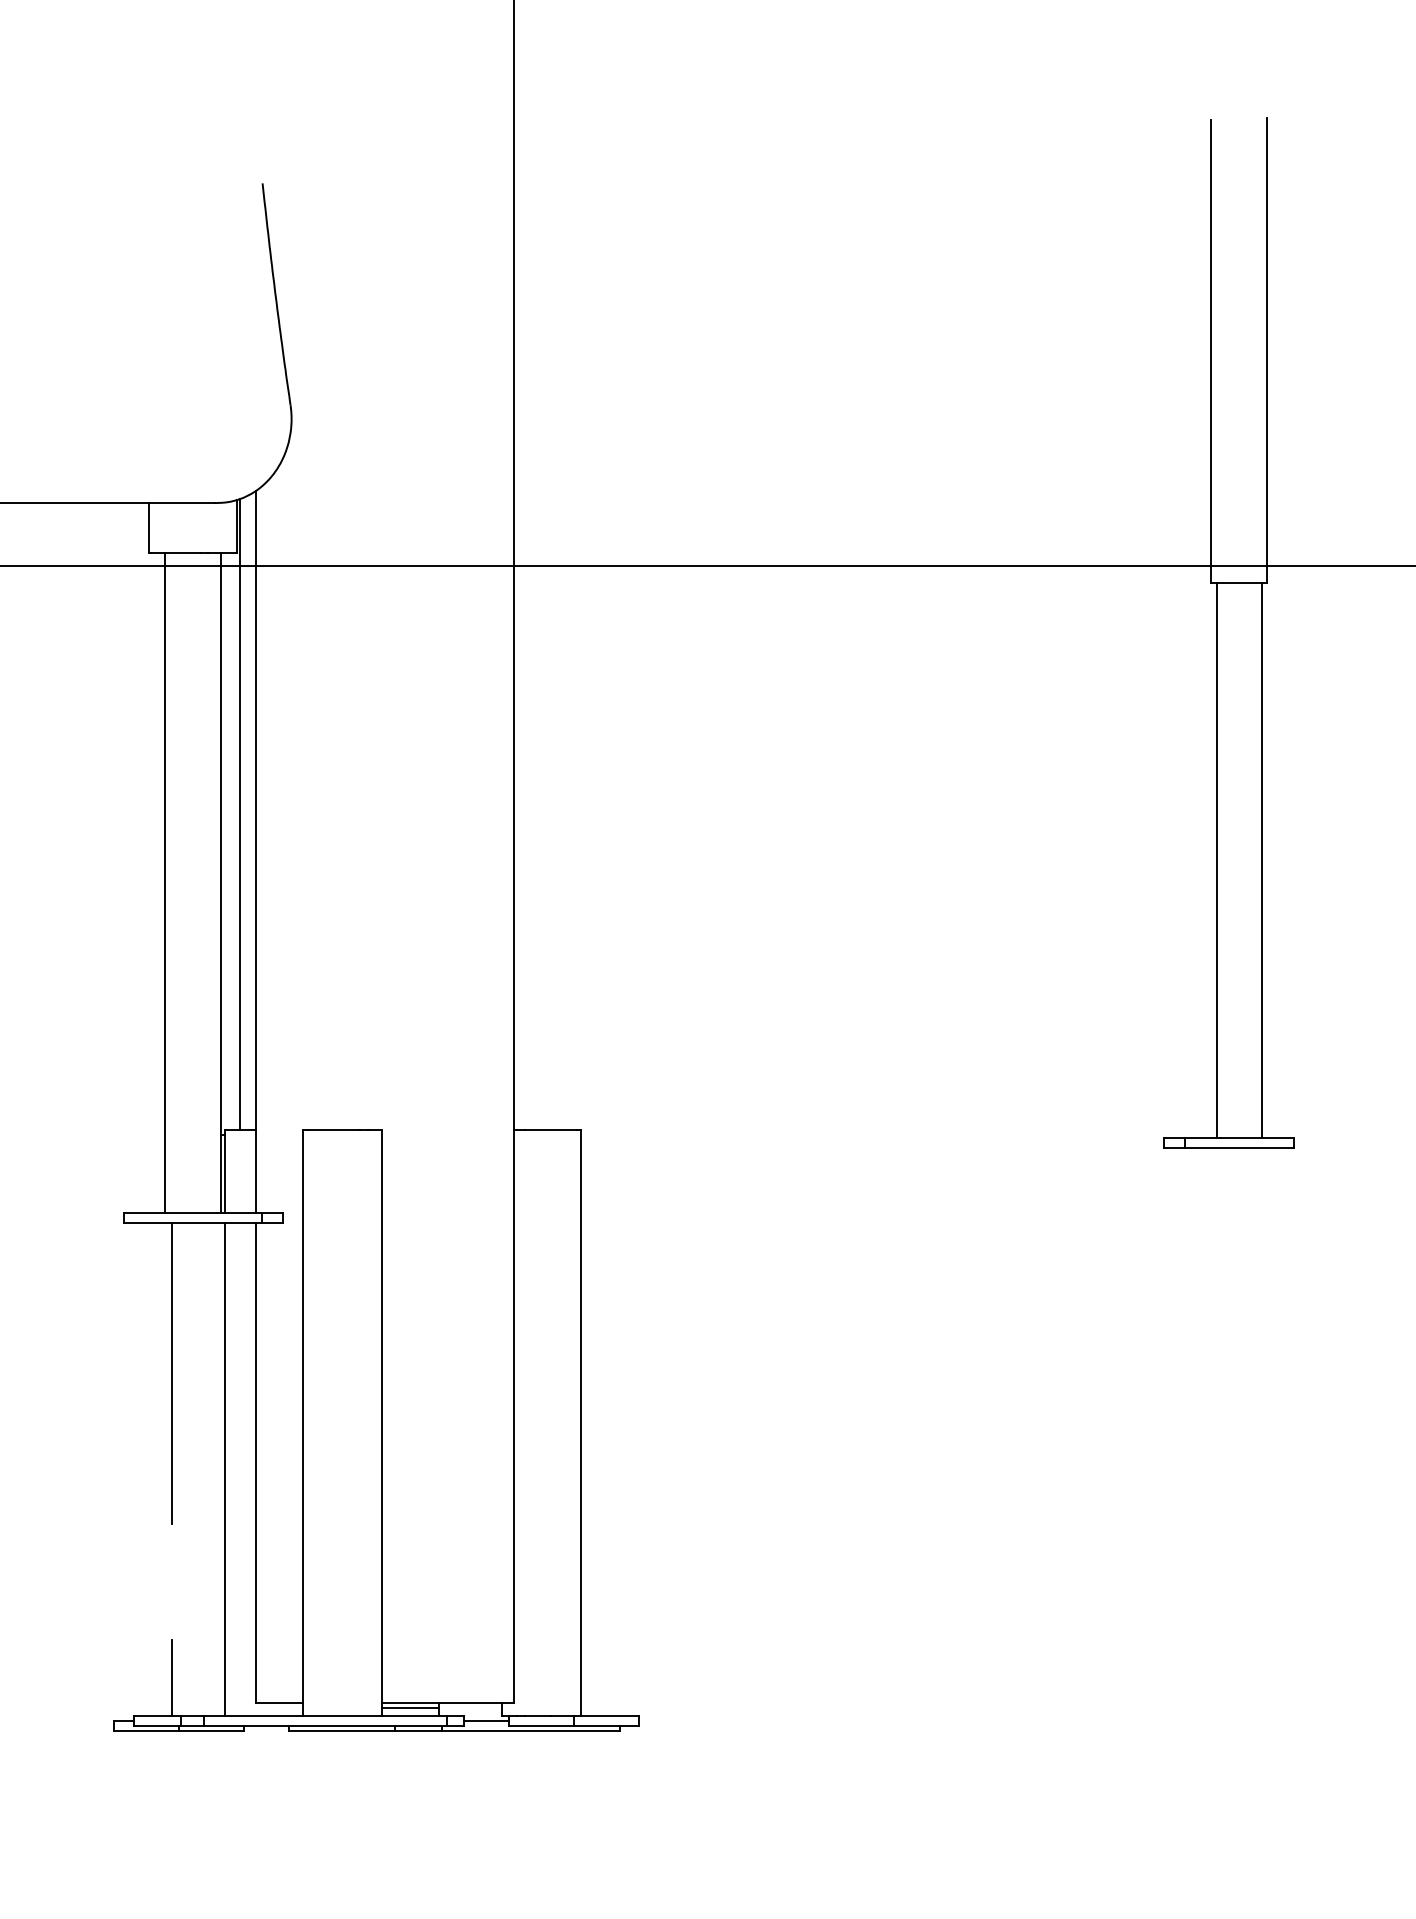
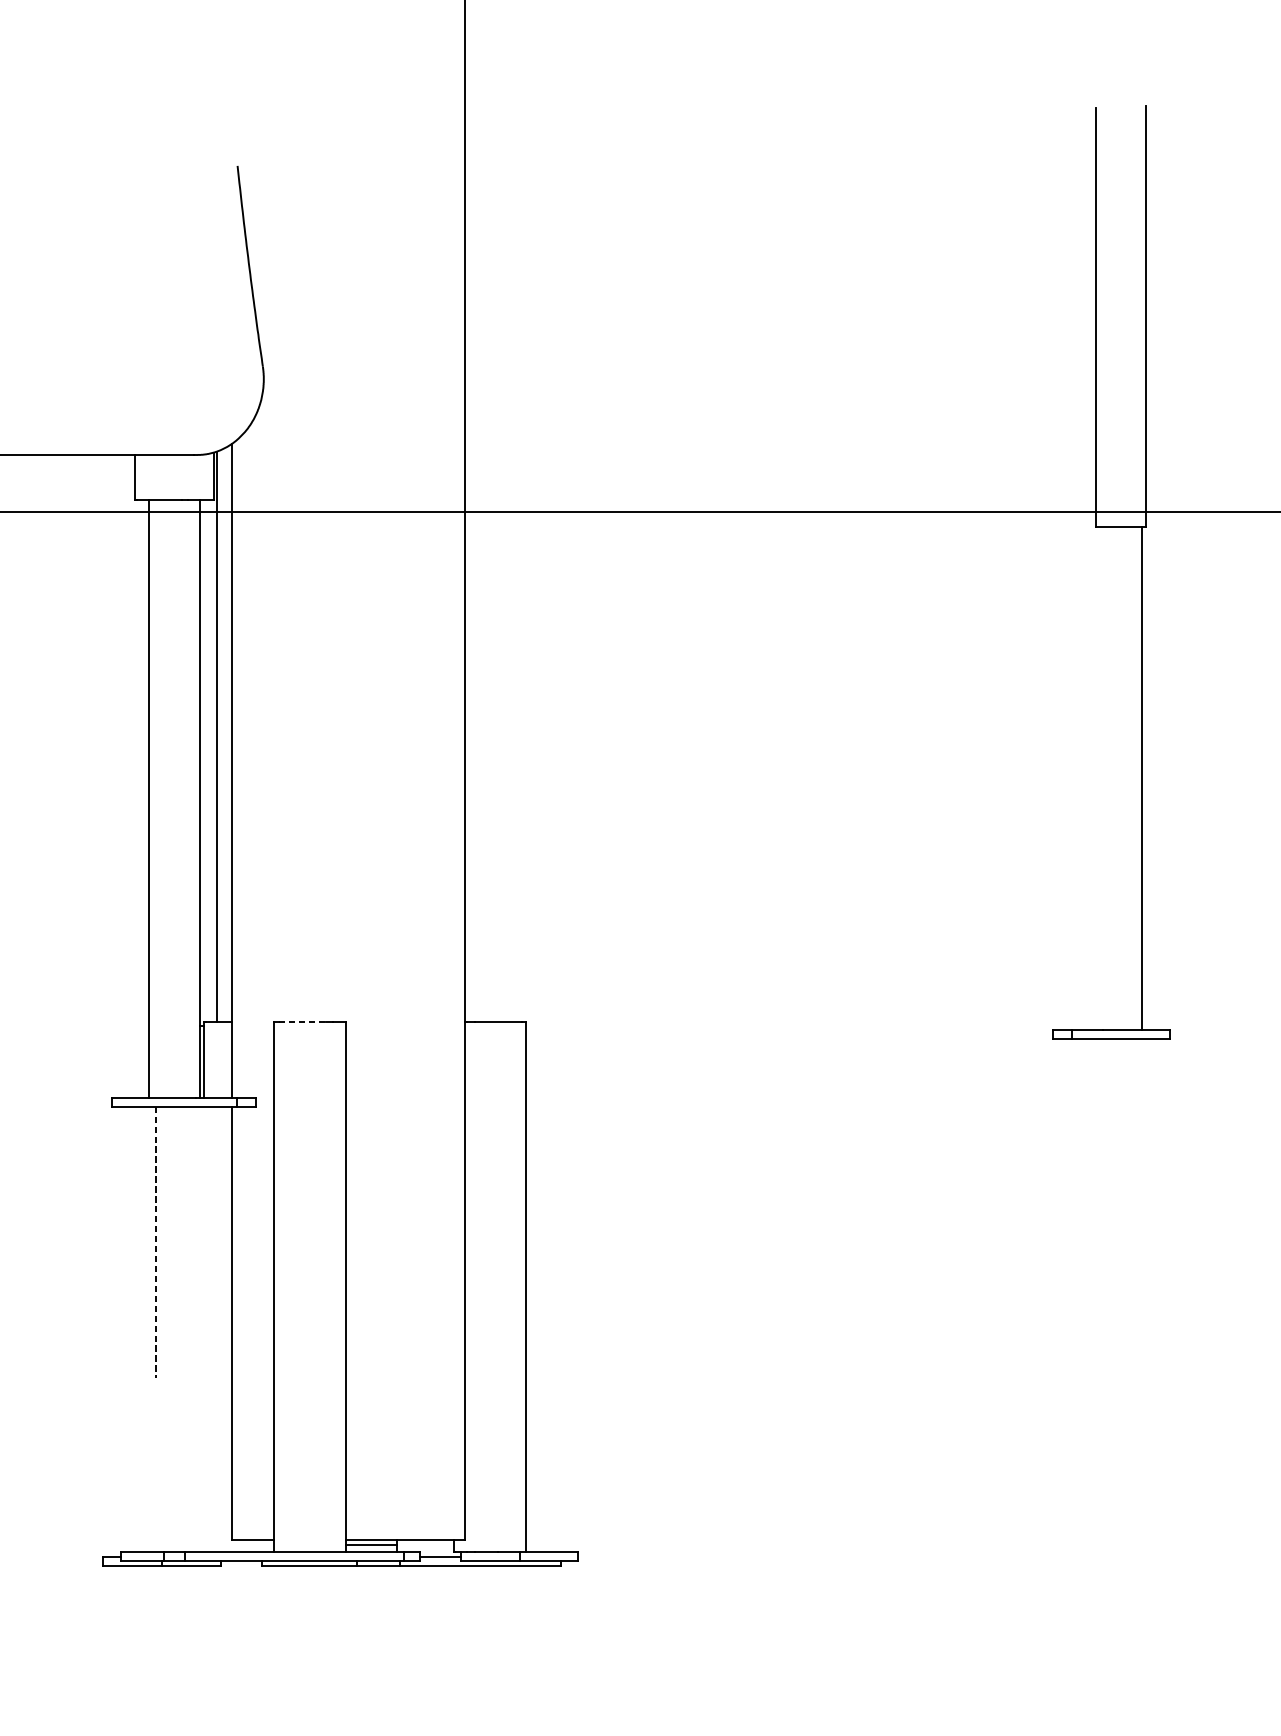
line: (1216, 860) -> (1100, 778), removed
line: (334, 1129) -> (302, 1021), solid -> dashed
line: (172, 1373) -> (156, 1242), solid -> dashed
line: (225, 1469) -> (204, 1329), removed
line: (172, 1677) -> (156, 1517), removed

